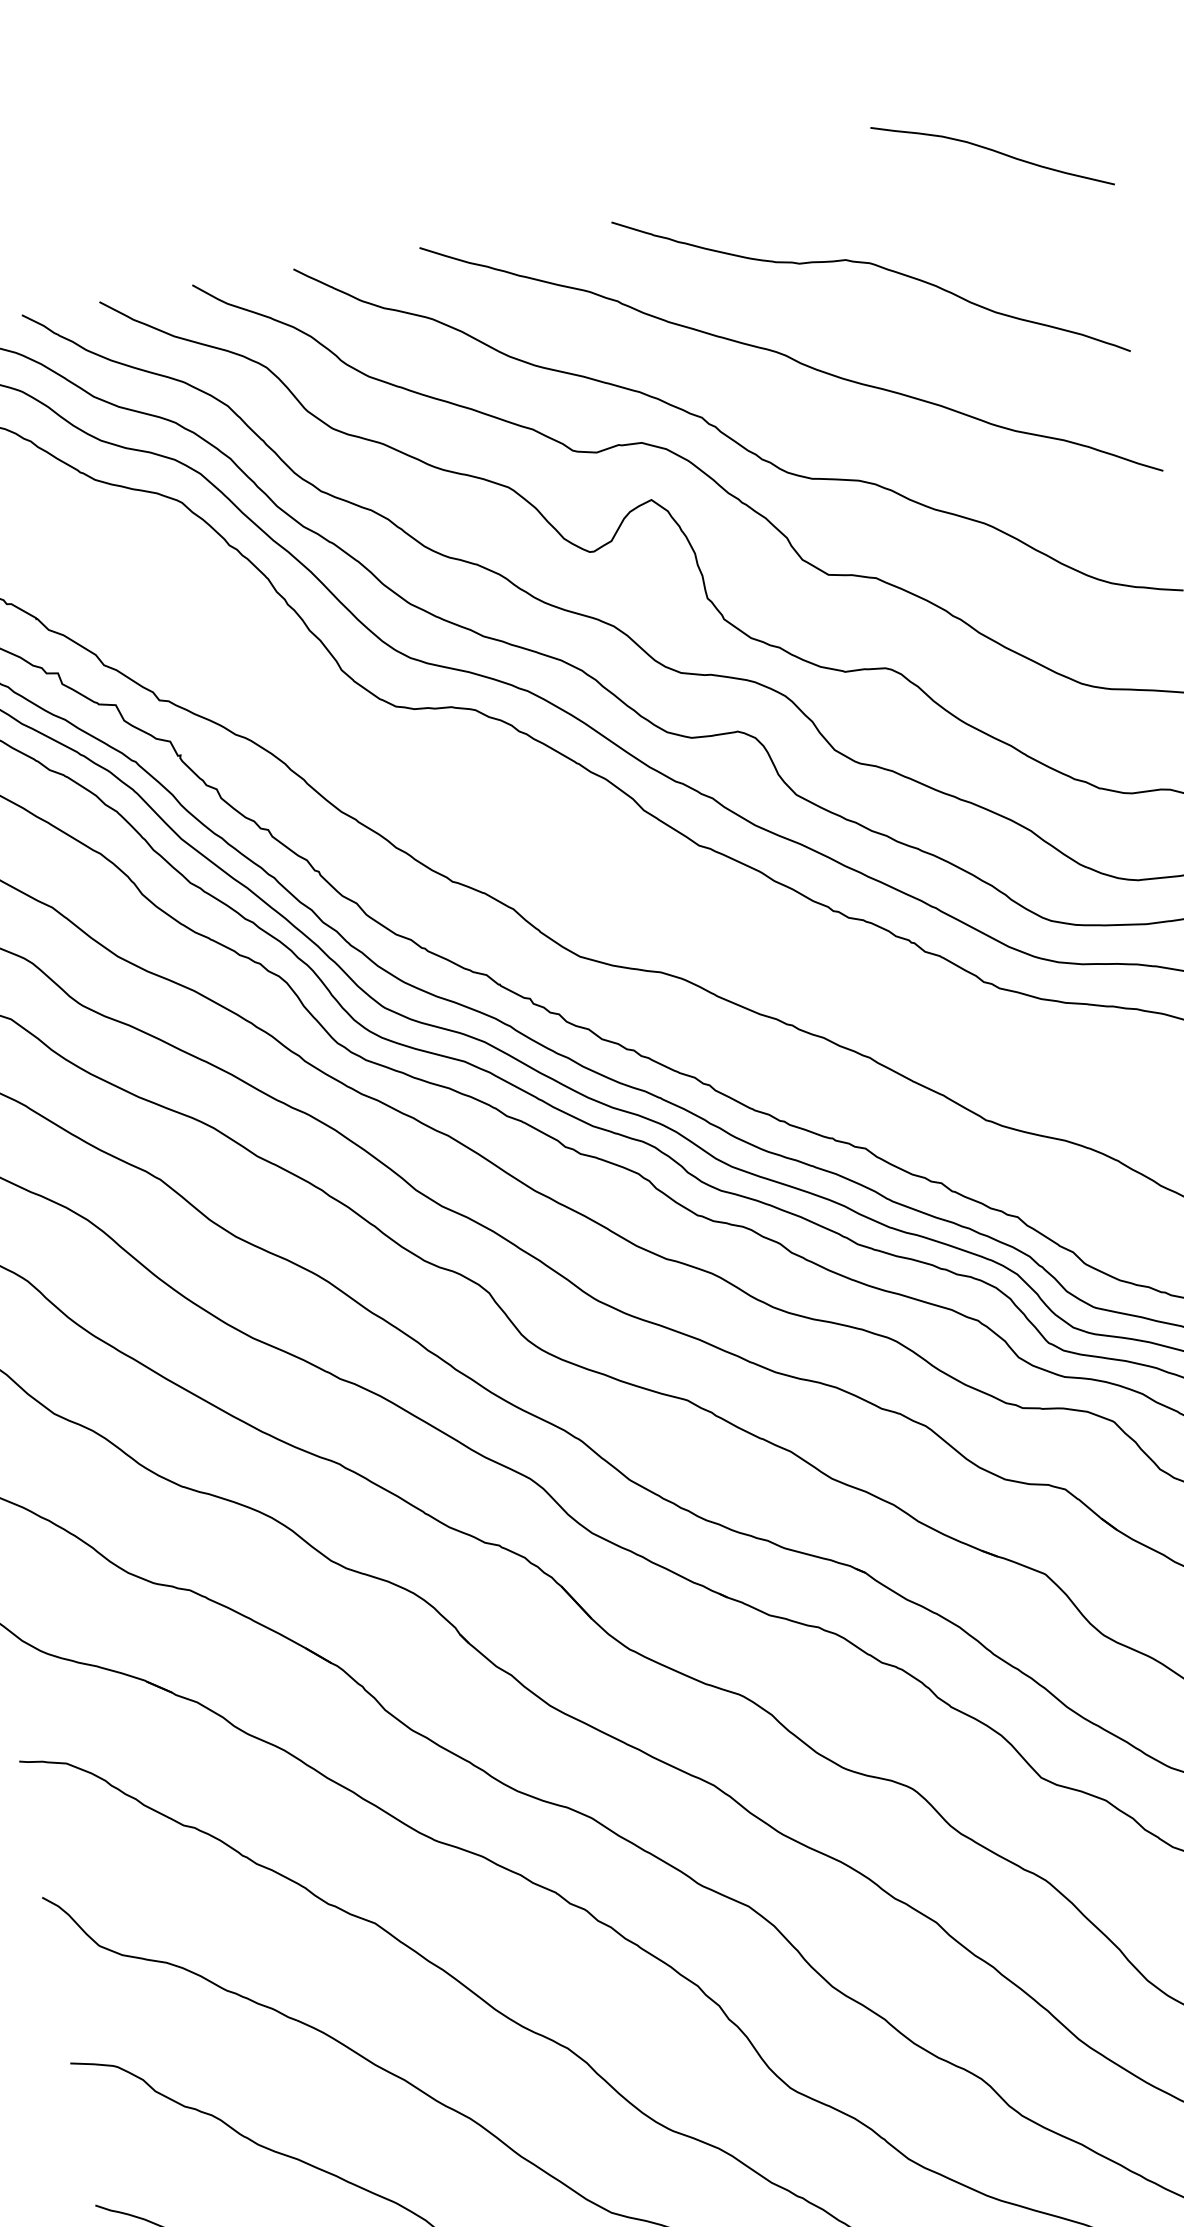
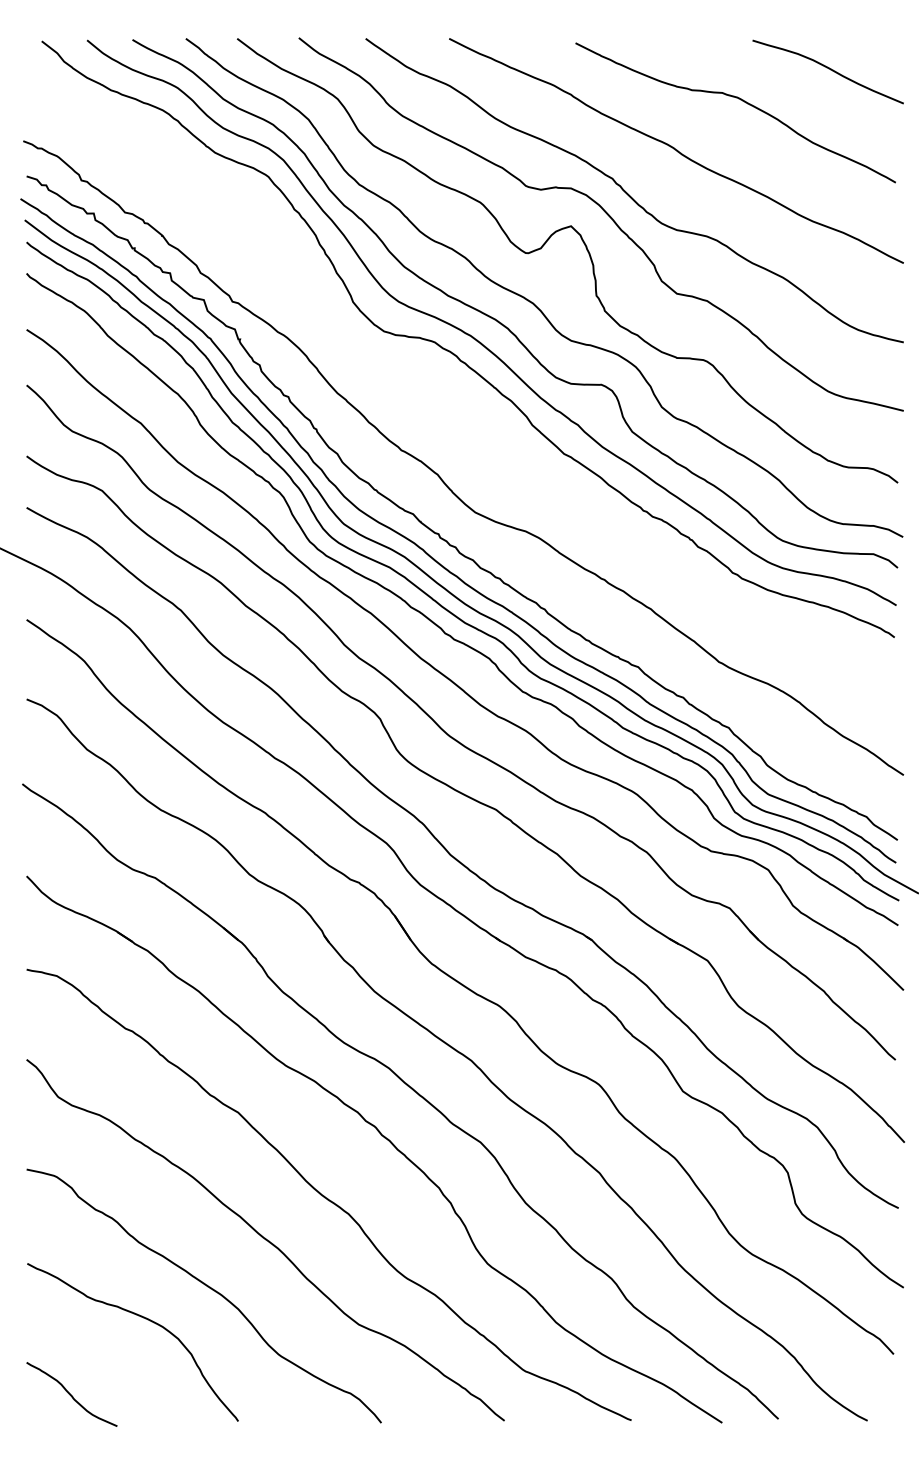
curve: (992, 152) -> (828, 69), moved

